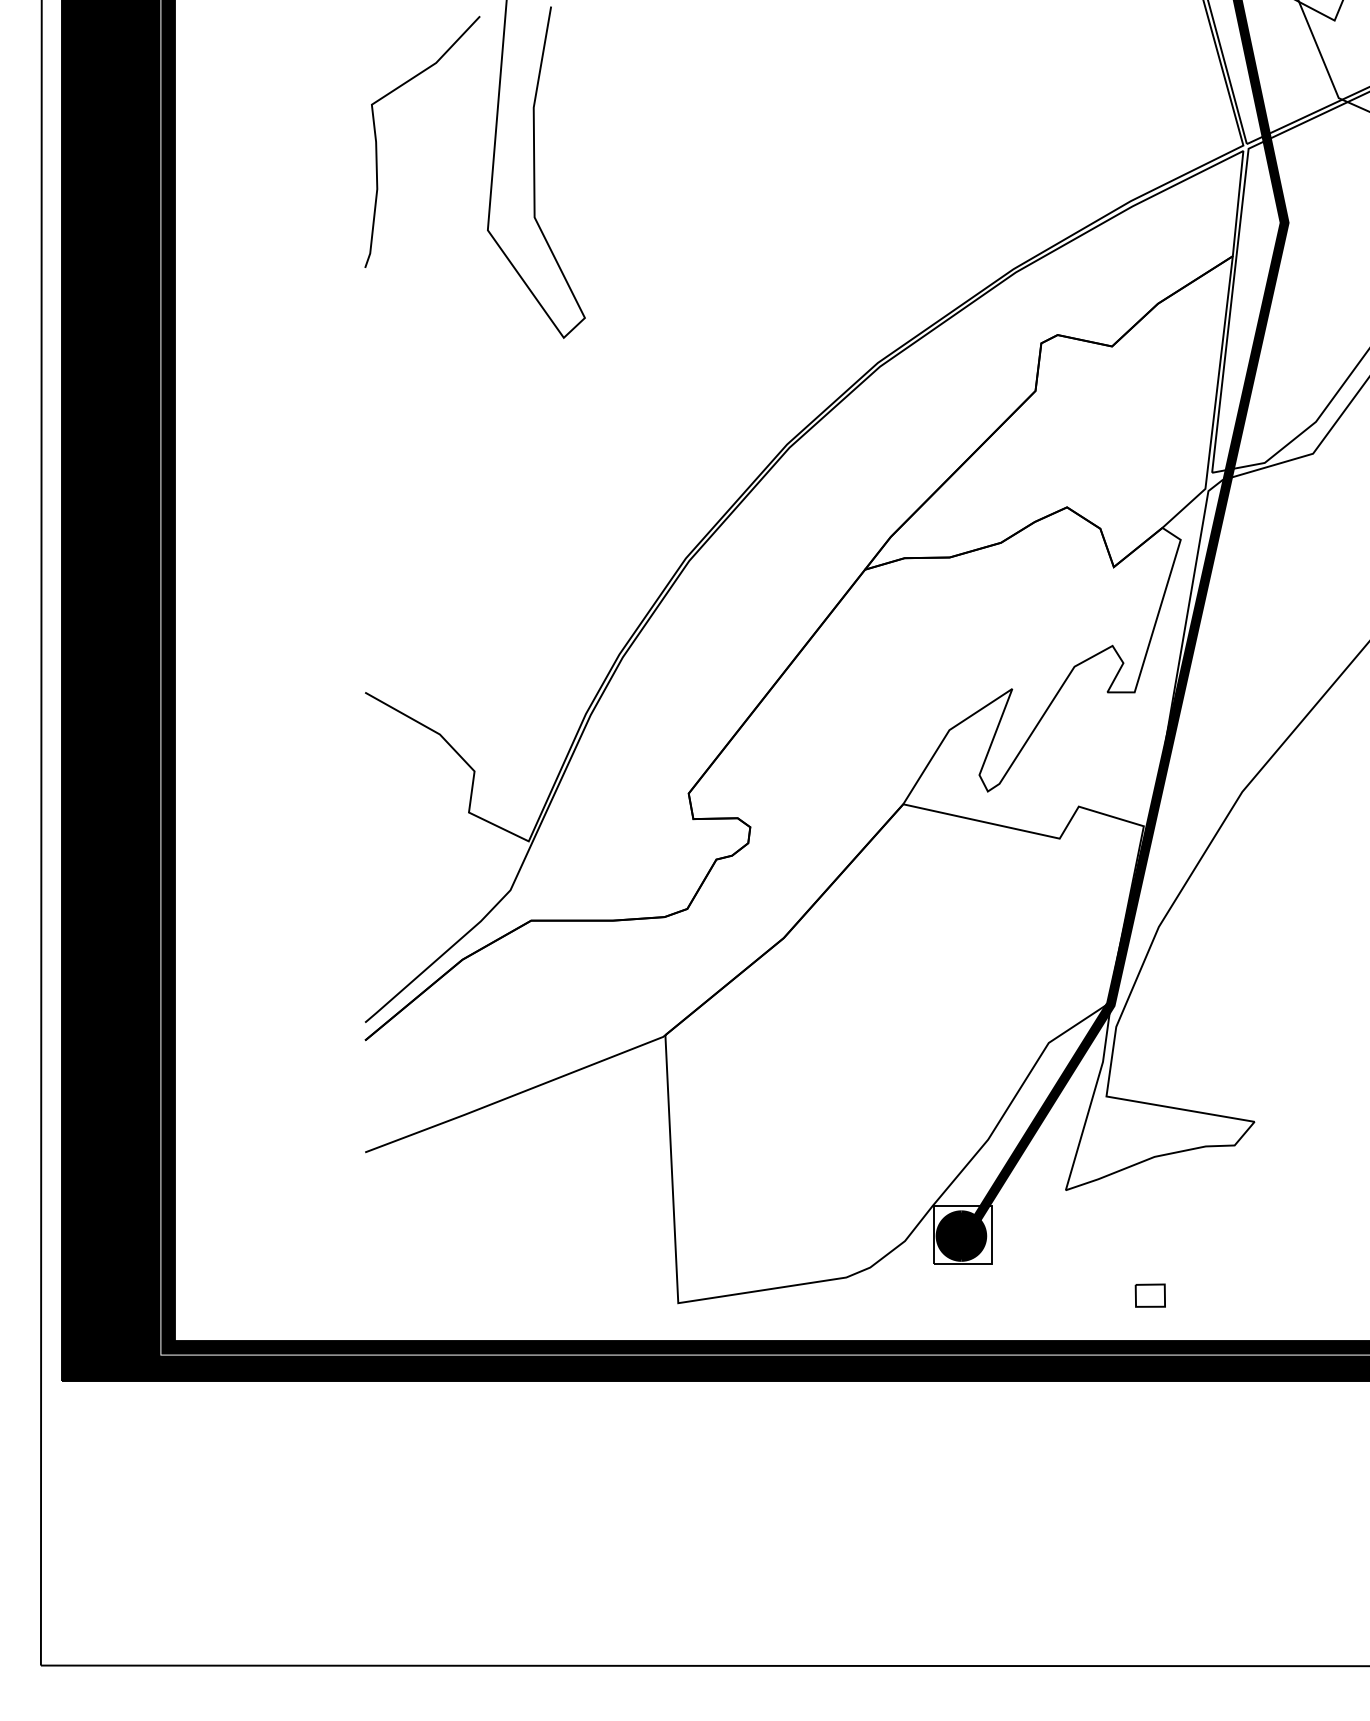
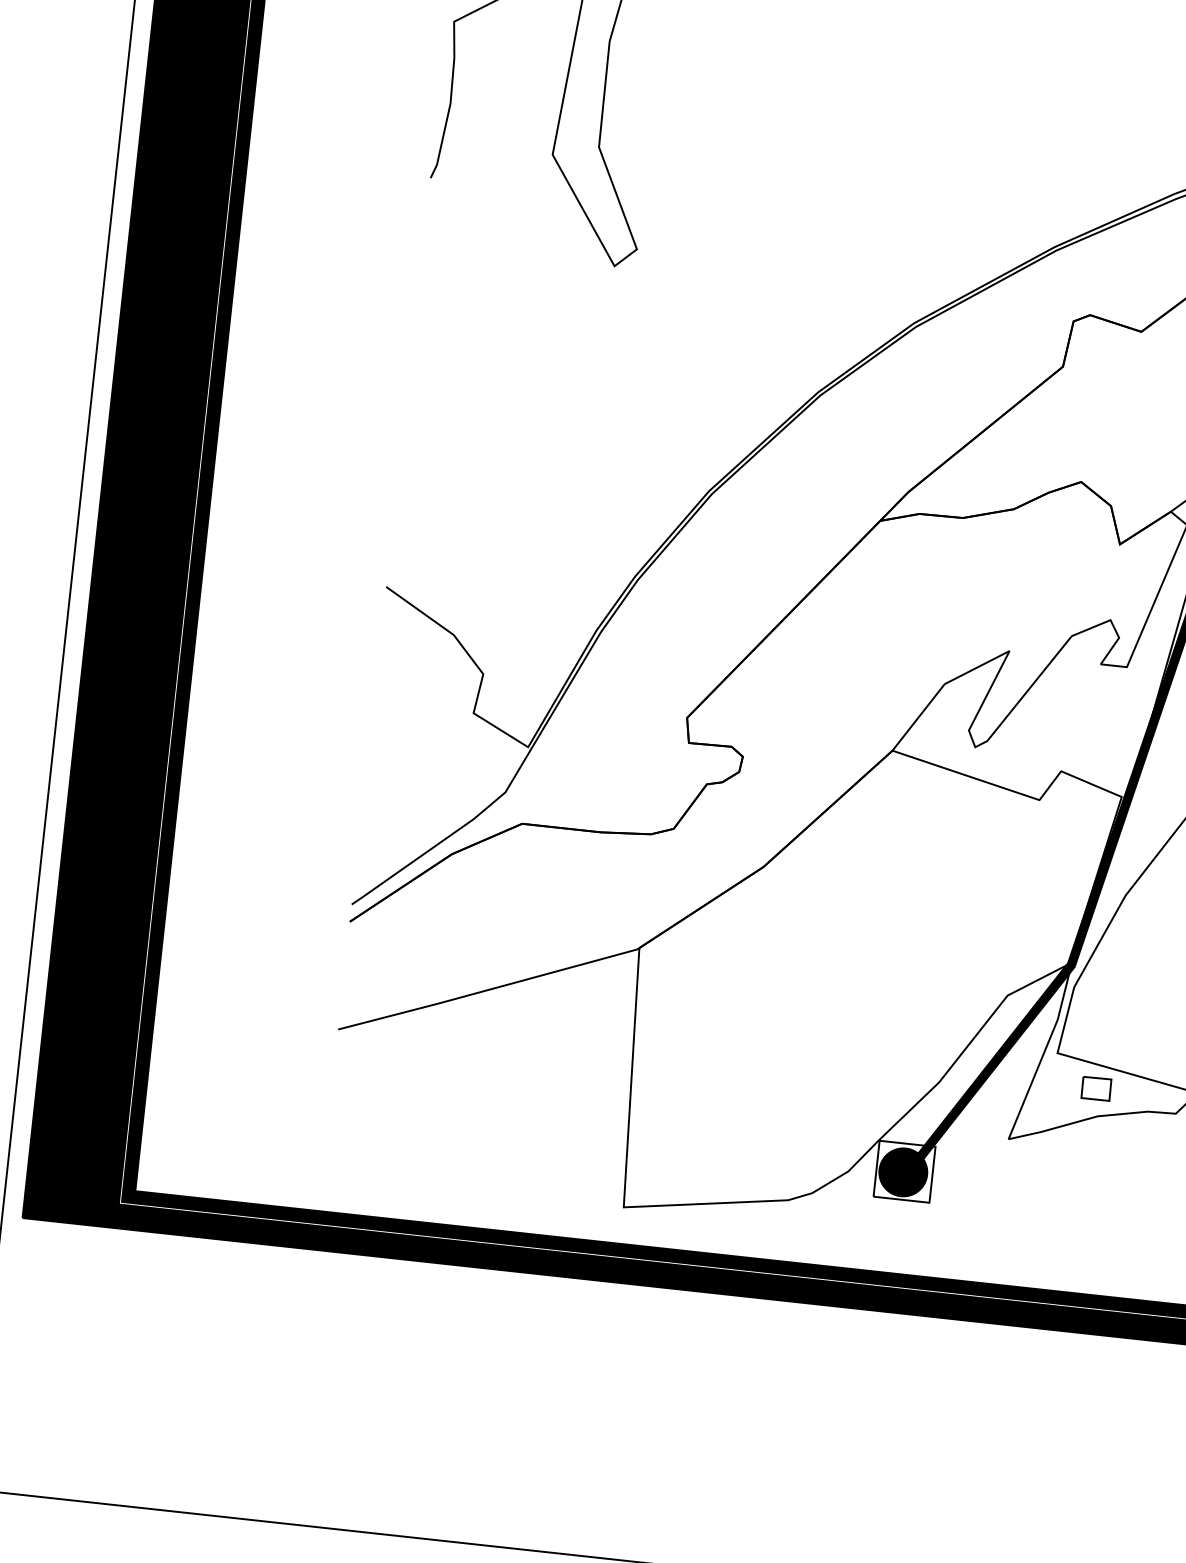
part: (1149, 1295) -> (1095, 1088), moved

